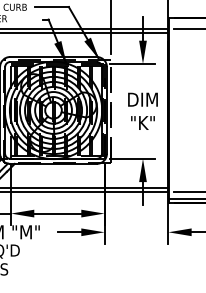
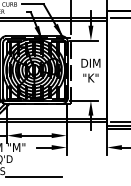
line: (52, 279) -> (33, 177), added

